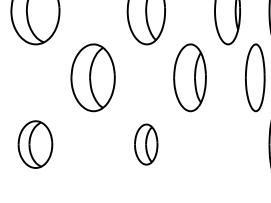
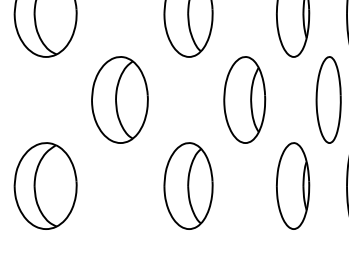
part: (35, 144) -> (45, 185), size x1.43
part: (145, 144) -> (187, 185), size x1.67
part: (227, 144) -> (292, 185), added

